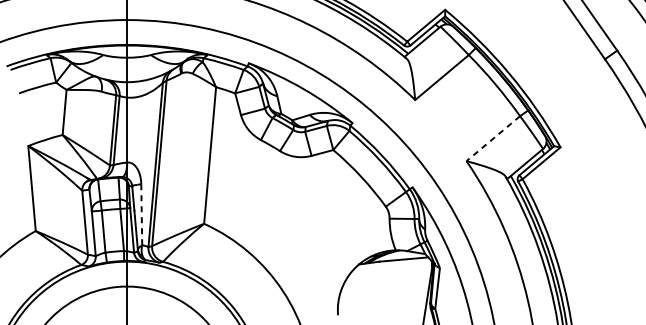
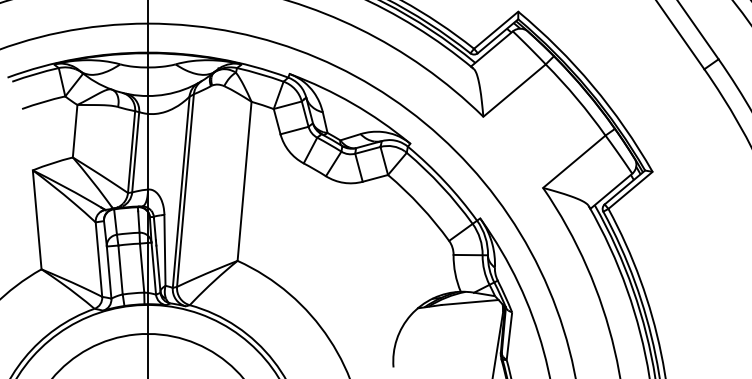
line: (493, 138) -> (574, 161), dashed -> solid
line: (141, 214) -> (164, 249), dashed -> solid

